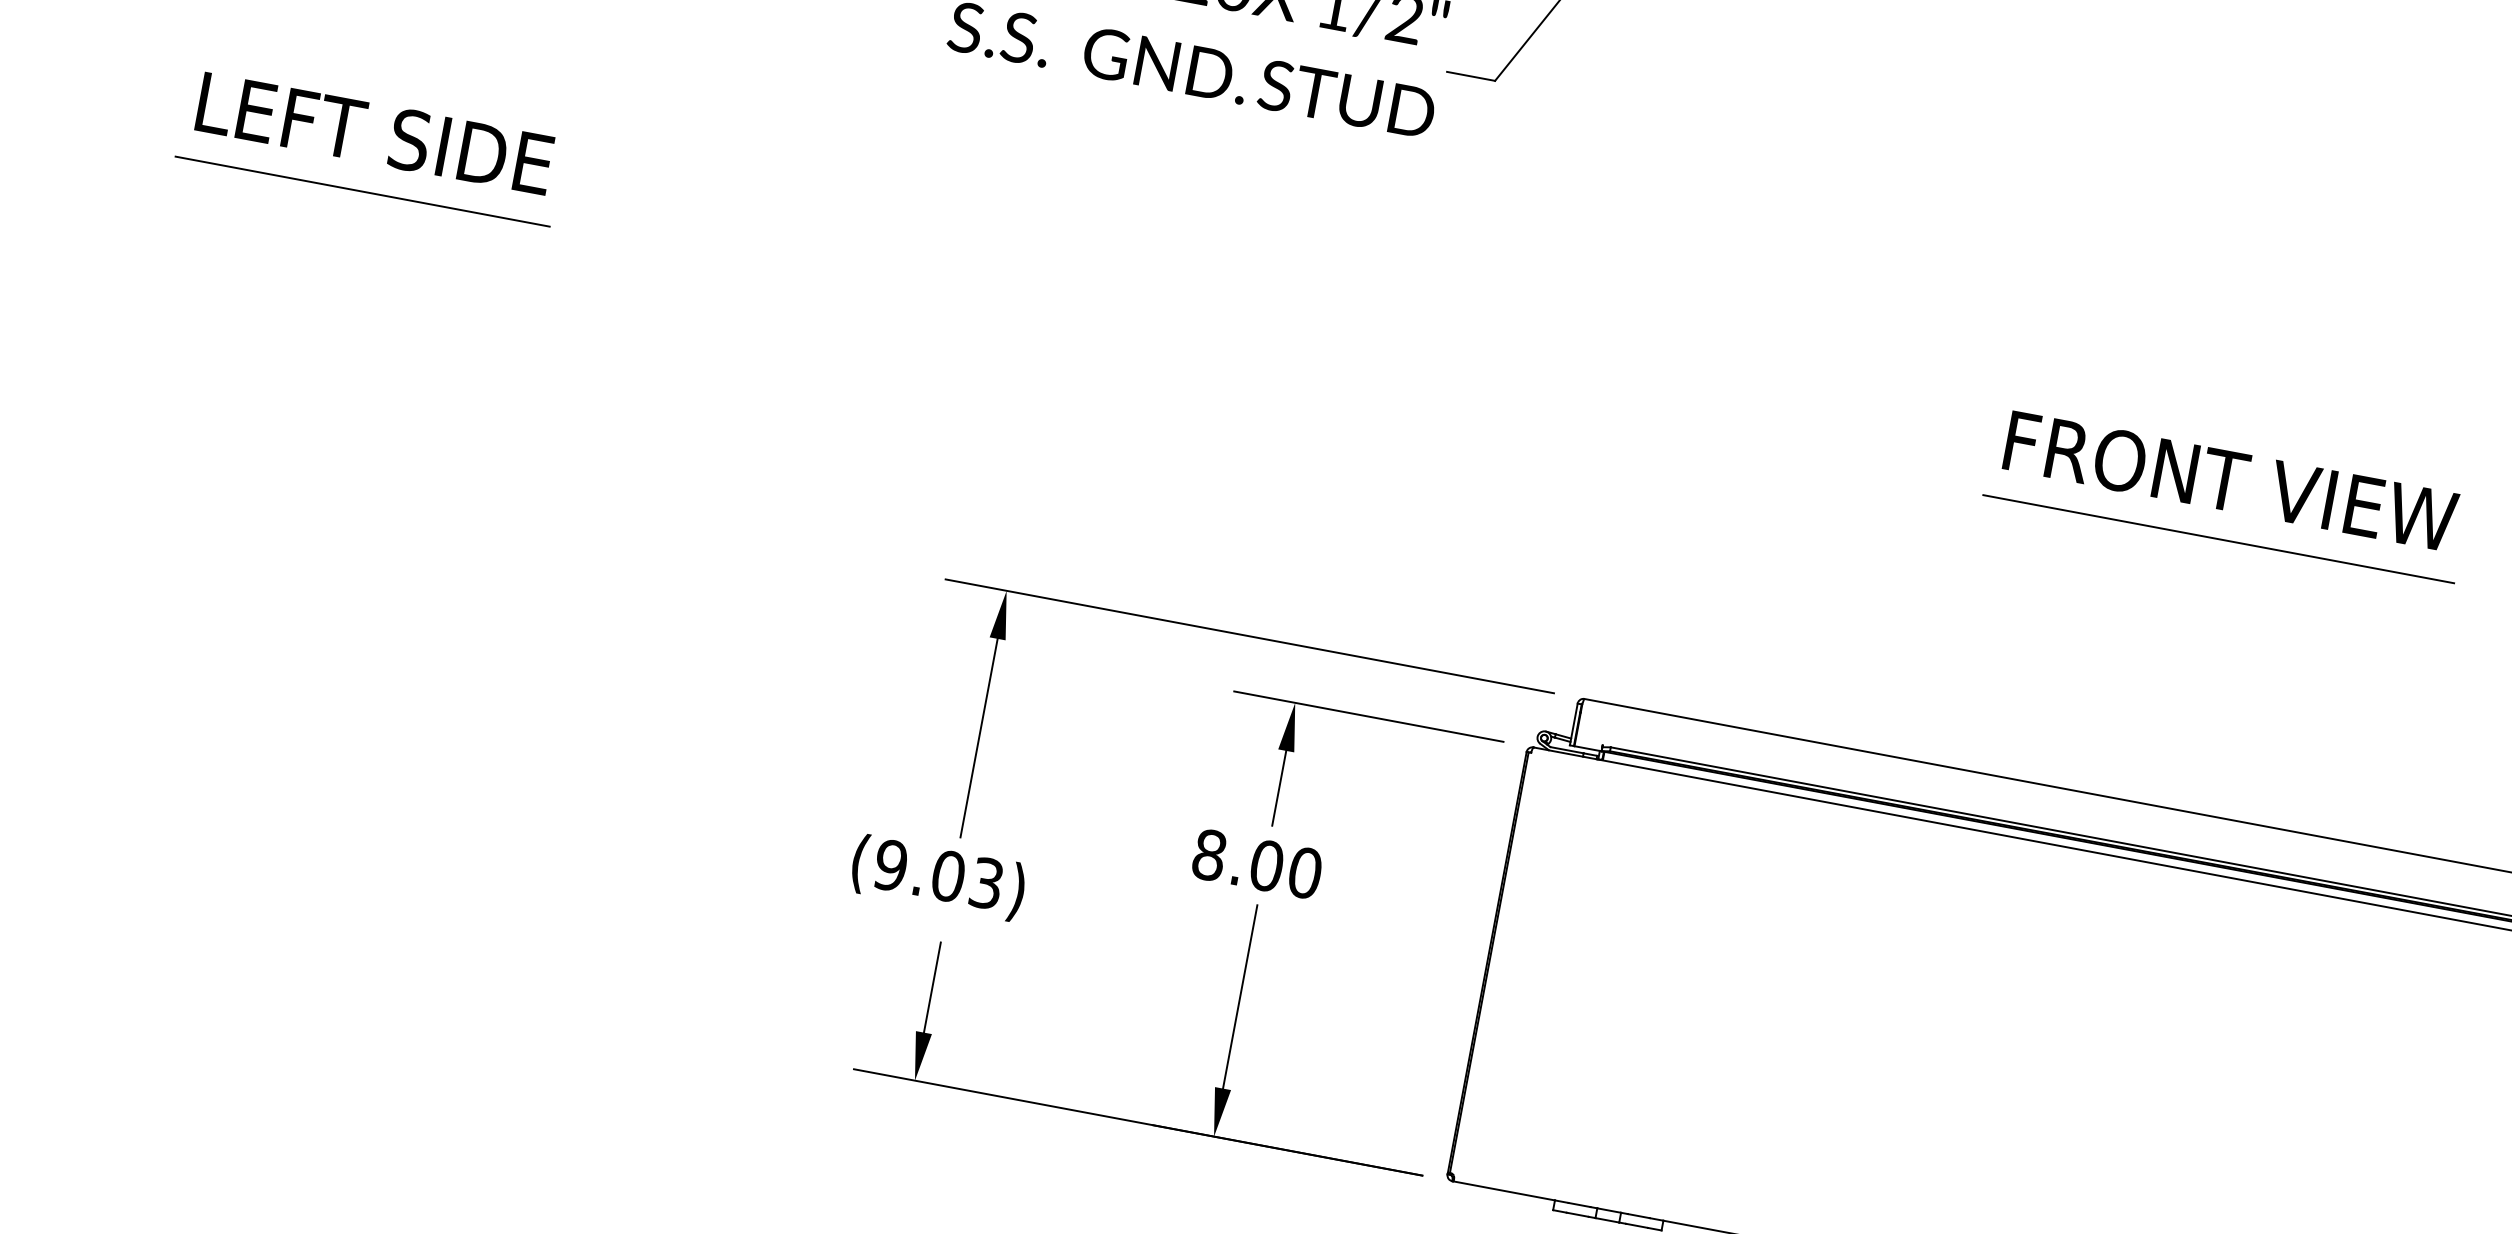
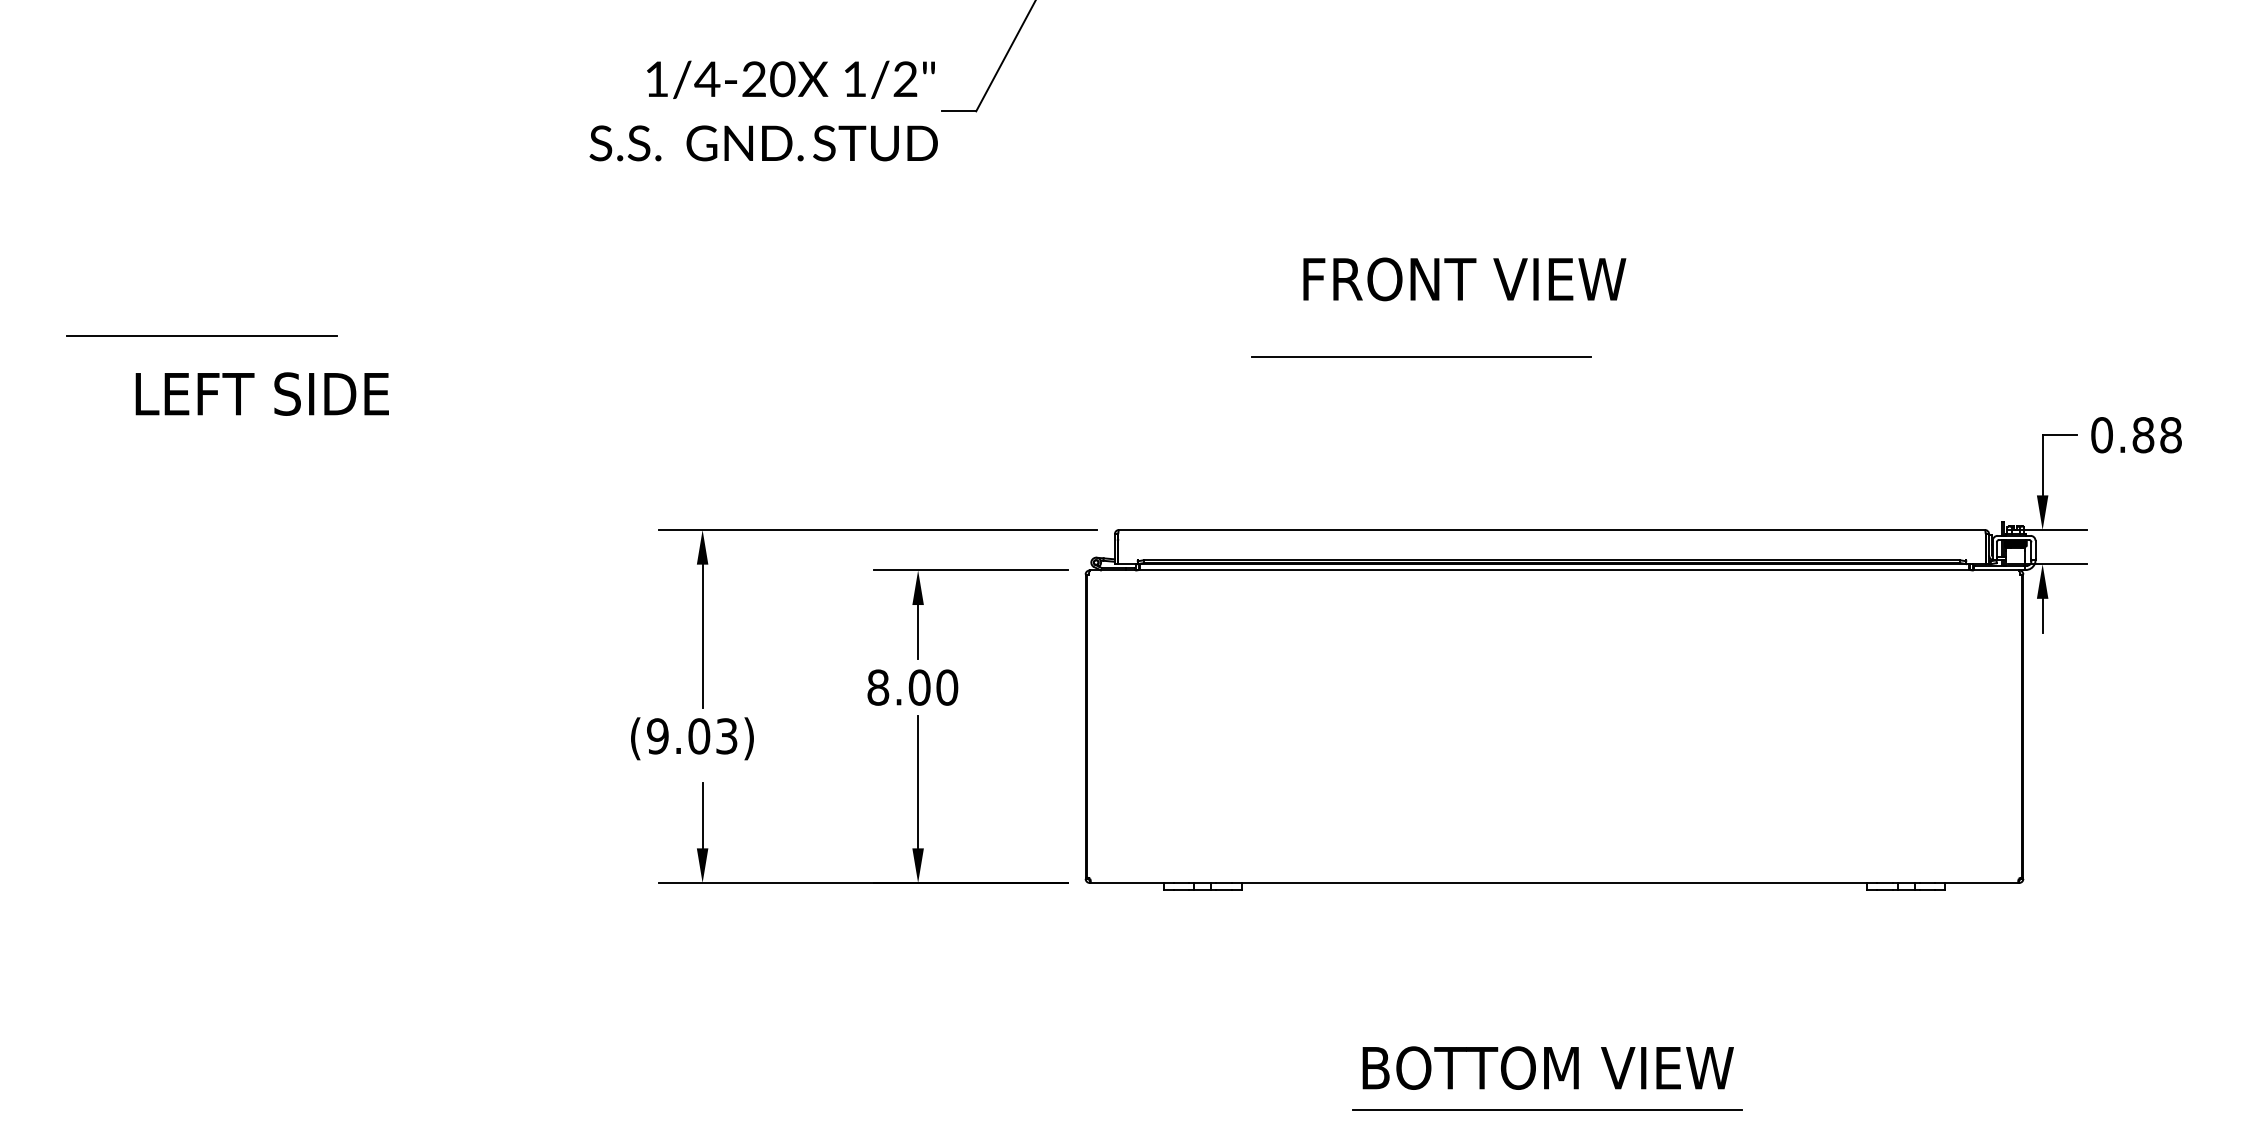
text: (374, 132) -> (261, 393), moved
text: (2230, 481) -> (1464, 279), moved
line: (2218, 538) -> (1421, 356), moved

